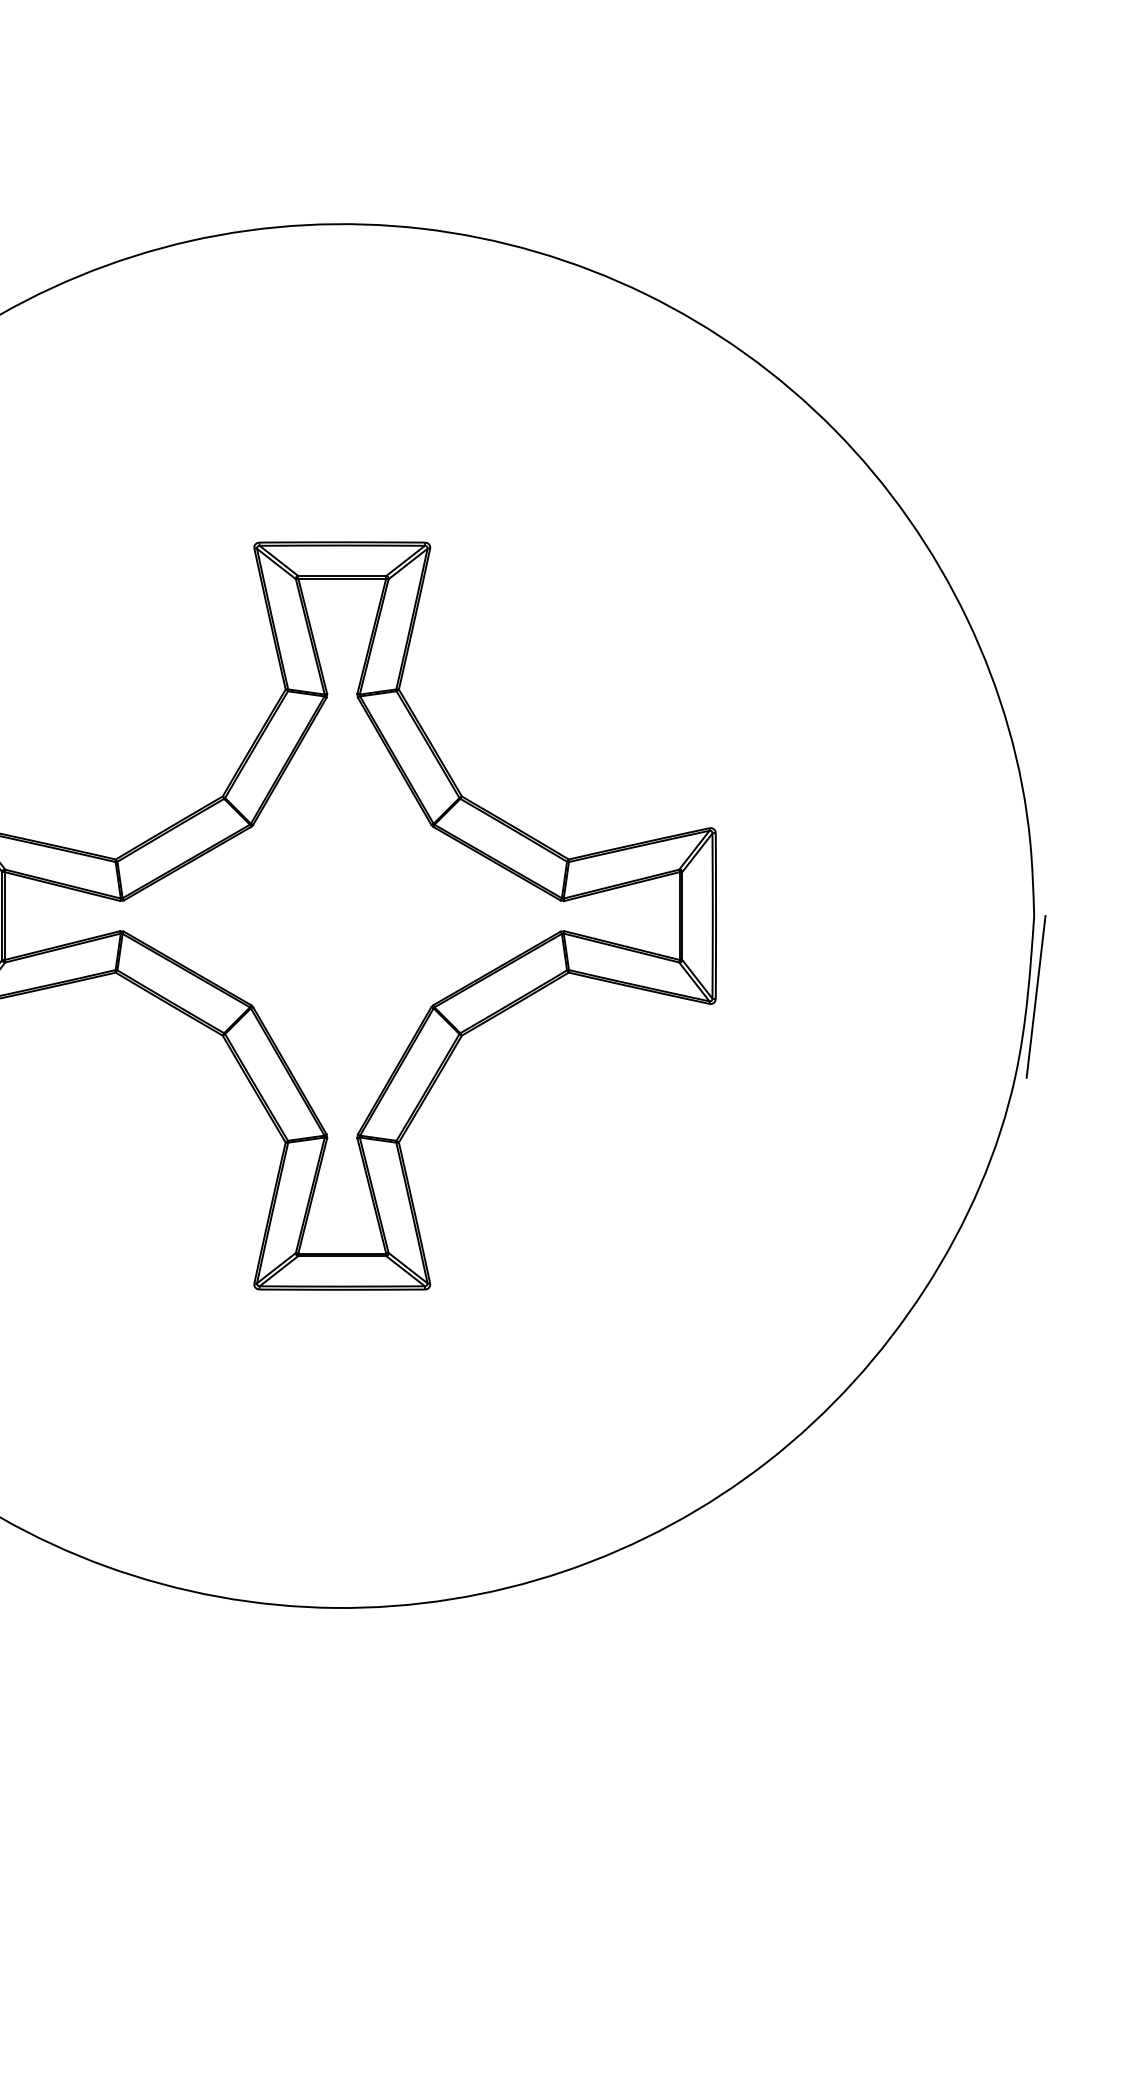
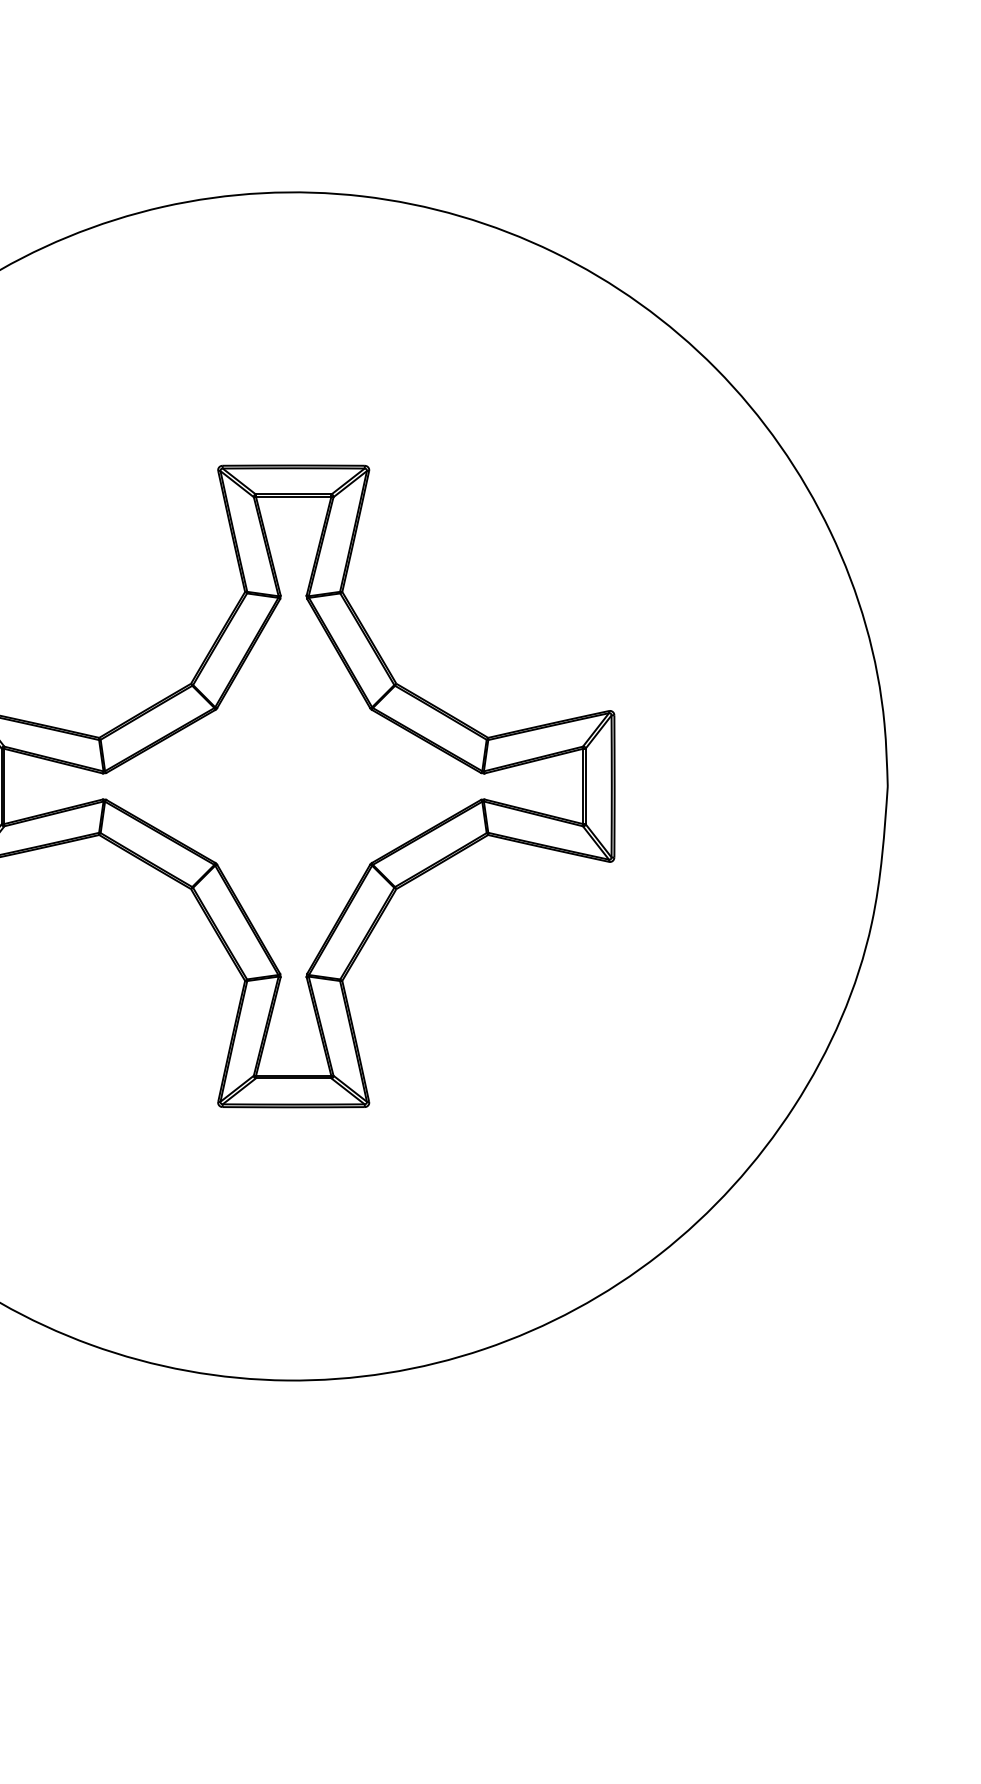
line: (1035, 996) -> (888, 855), removed

